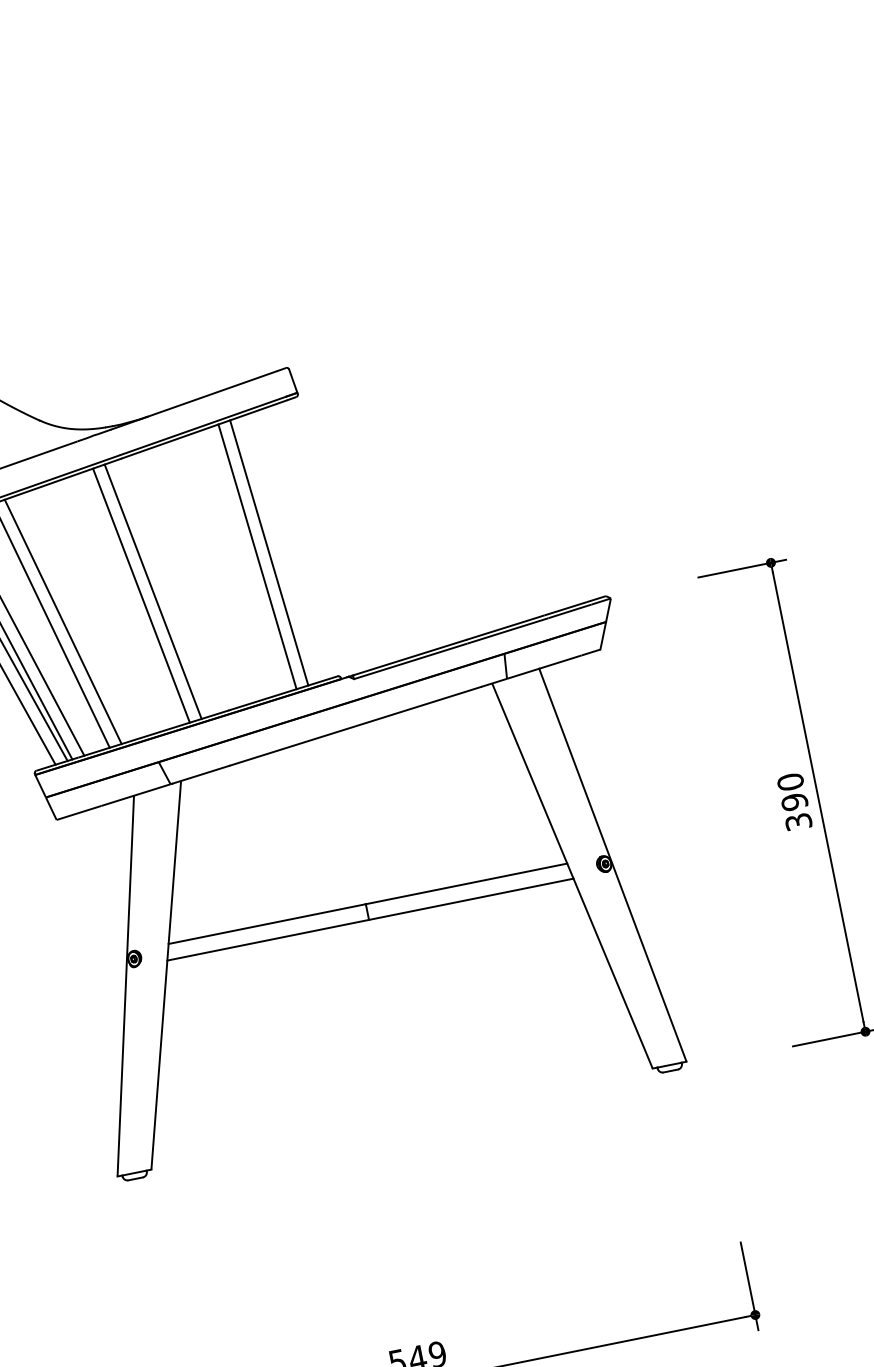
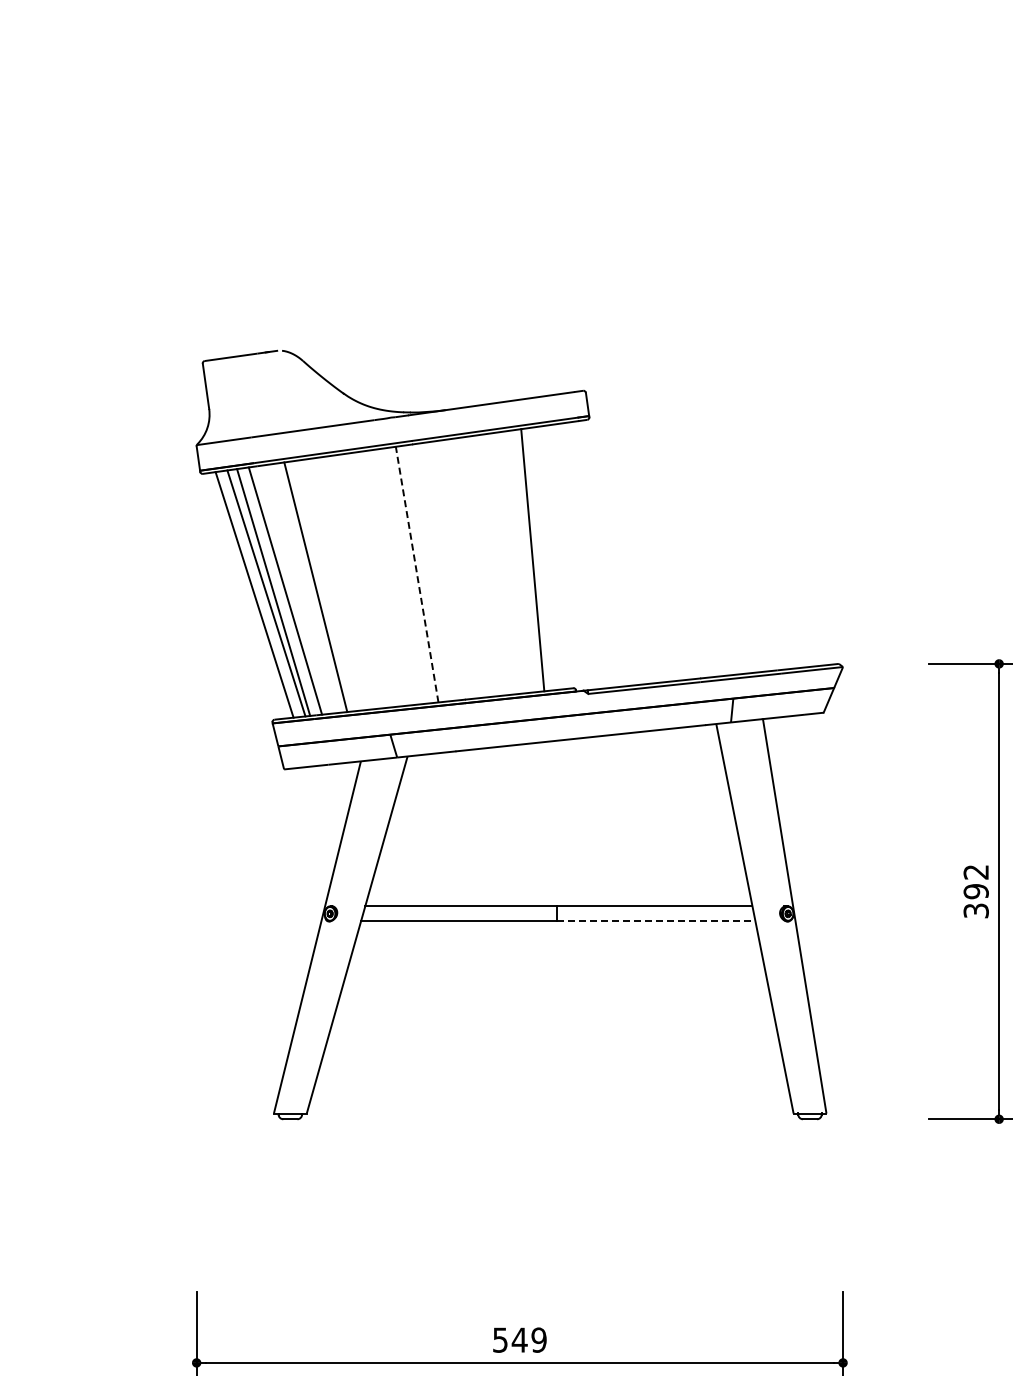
line: (256, 556) -> (520, 561), removed
line: (153, 591) -> (417, 574), solid -> dashed
line: (141, 595) -> (405, 575), removed
line: (63, 621) -> (327, 585), removed
text: (789, 781) -> (975, 871), 390 -> 392
line: (471, 899) -> (656, 921), solid -> dashed

